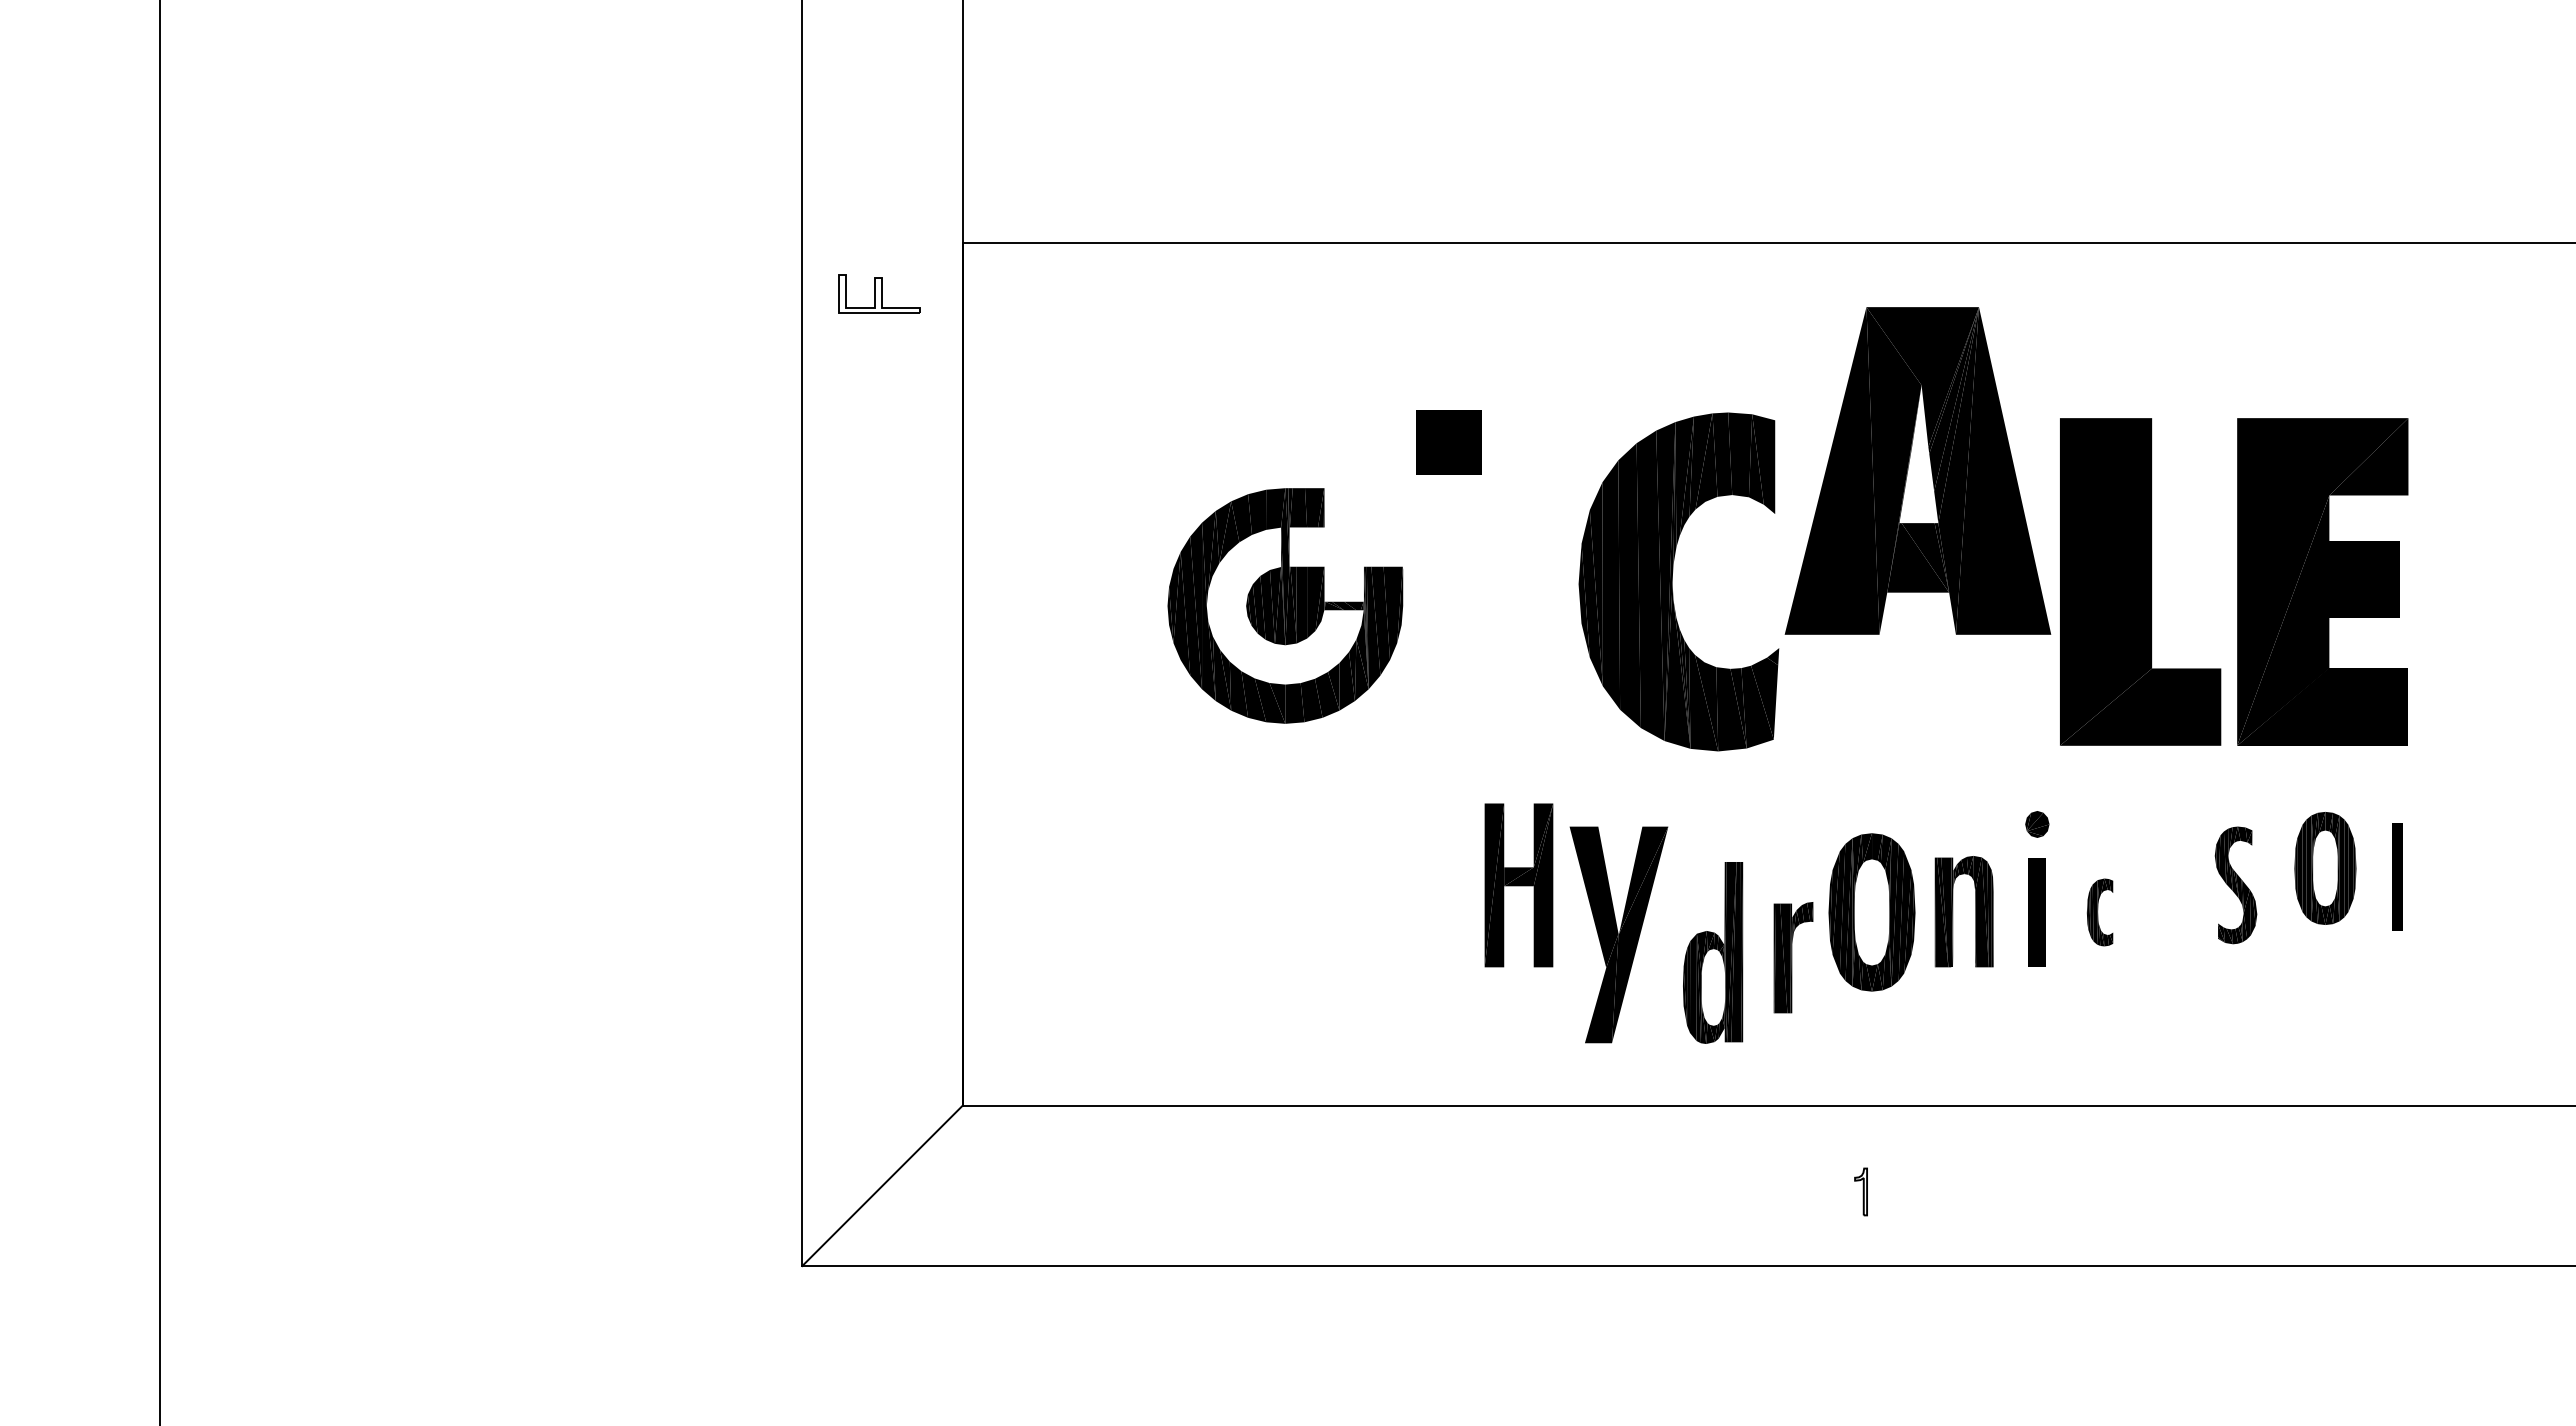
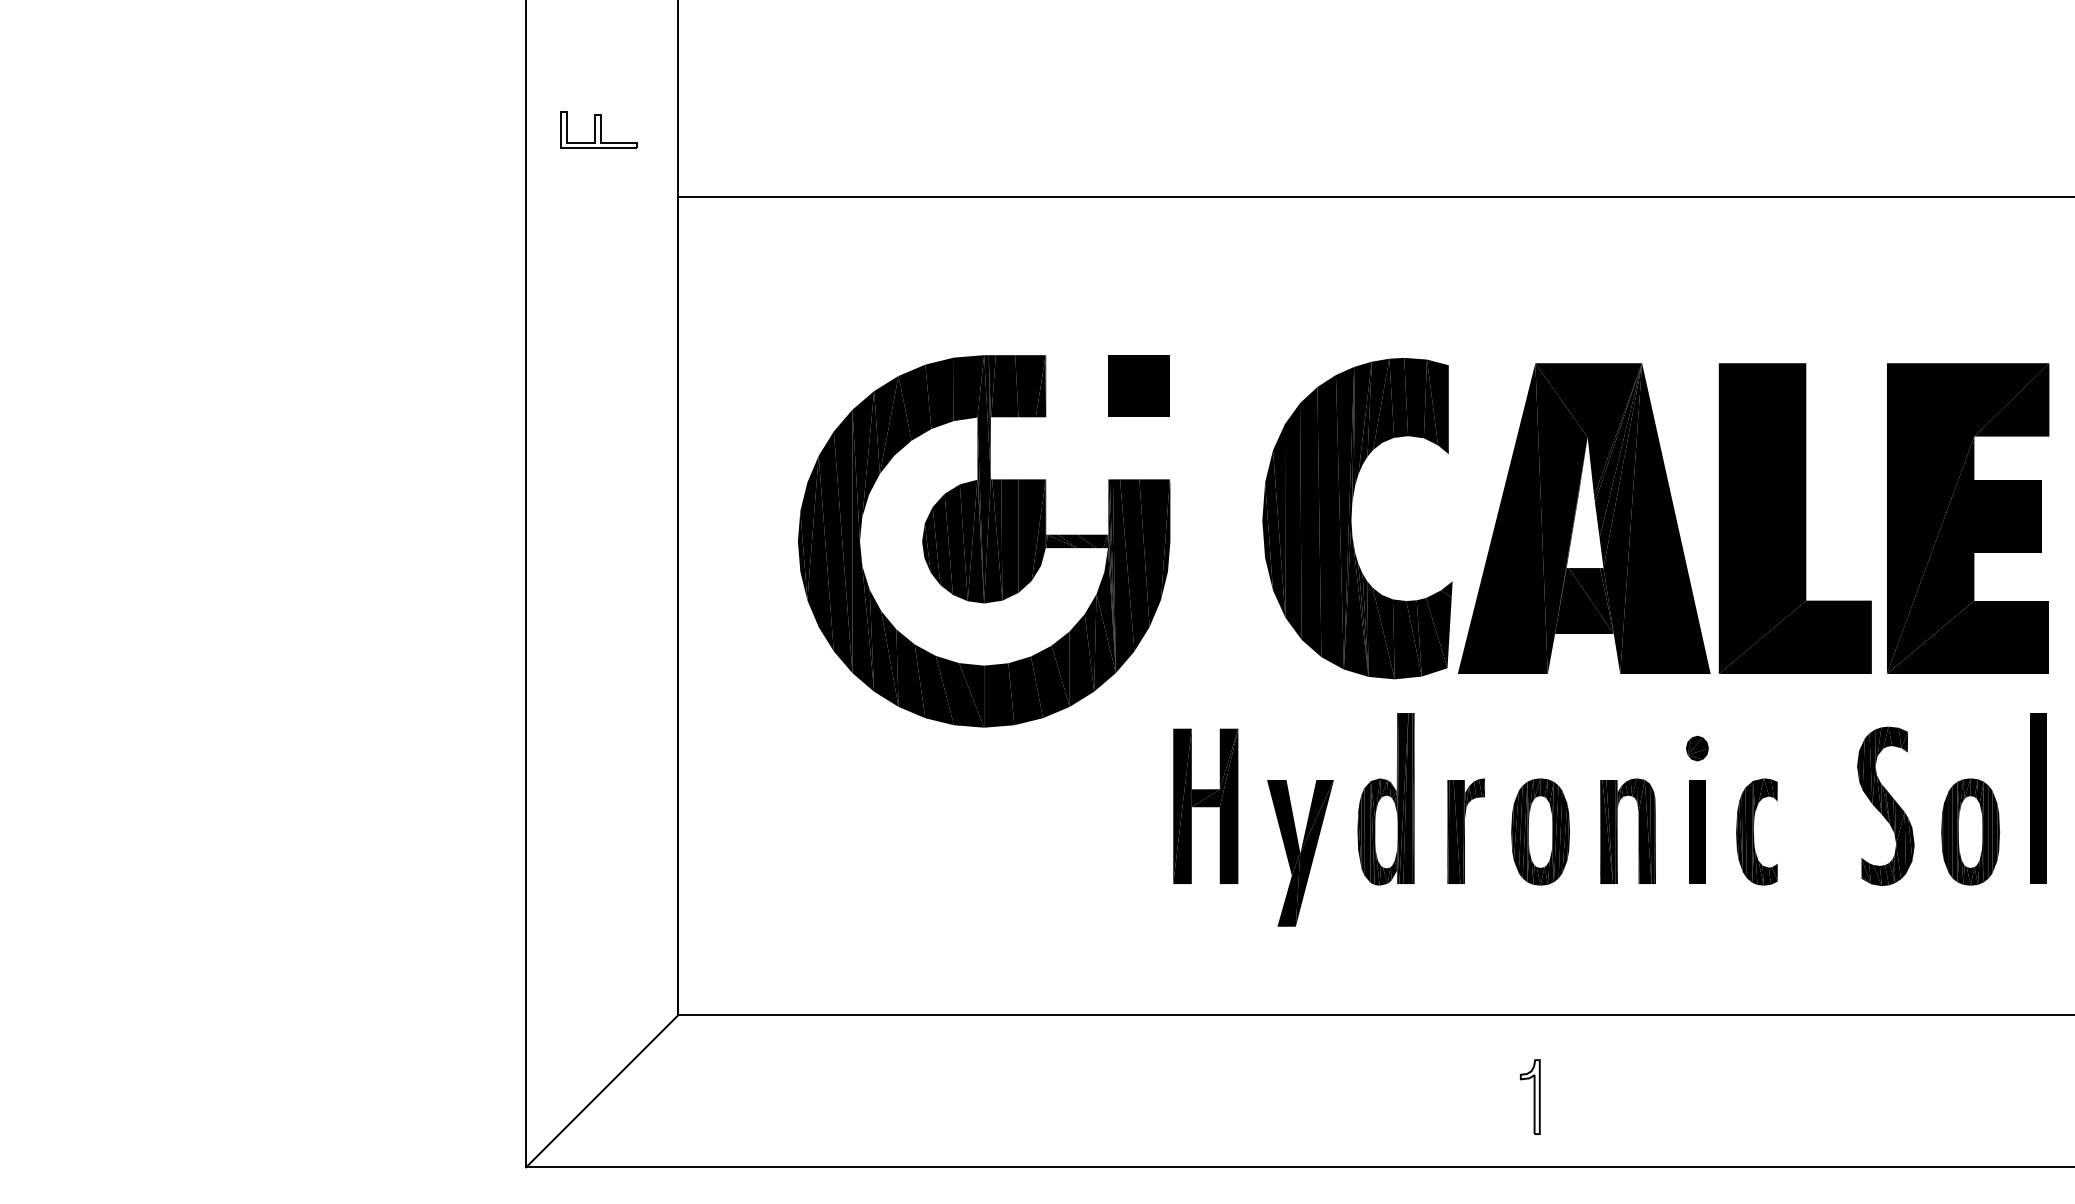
part: (879, 293) -> (599, 129), moved
part: (1917, 470) -> (1583, 518), moved
part: (1285, 605) -> (984, 540), size x1.67
part: (2325, 868) -> (1970, 832), moved
part: (2396, 876) -> (2038, 797), size x1.67
part: (2235, 885) -> (1885, 806), size x1.43
part: (1871, 912) -> (1540, 832), size x0.71
part: (2099, 912) -> (1756, 832), size x1.67
part: (1618, 934) -> (1300, 852), size x0.71
part: (1713, 952) -> (1386, 798), moved
part: (1793, 957) -> (1466, 831), moved
part: (1860, 1191) -> (1529, 1096), size x1.67

